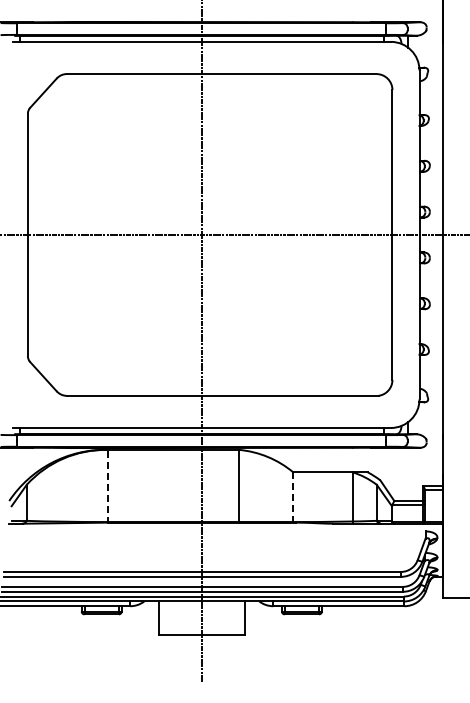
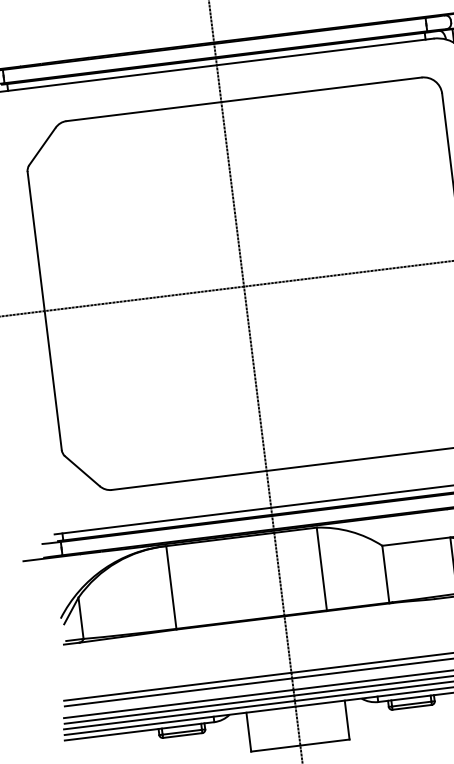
line: (107, 486) -> (171, 588), dashed -> solid
line: (293, 498) -> (386, 575), dashed -> solid

